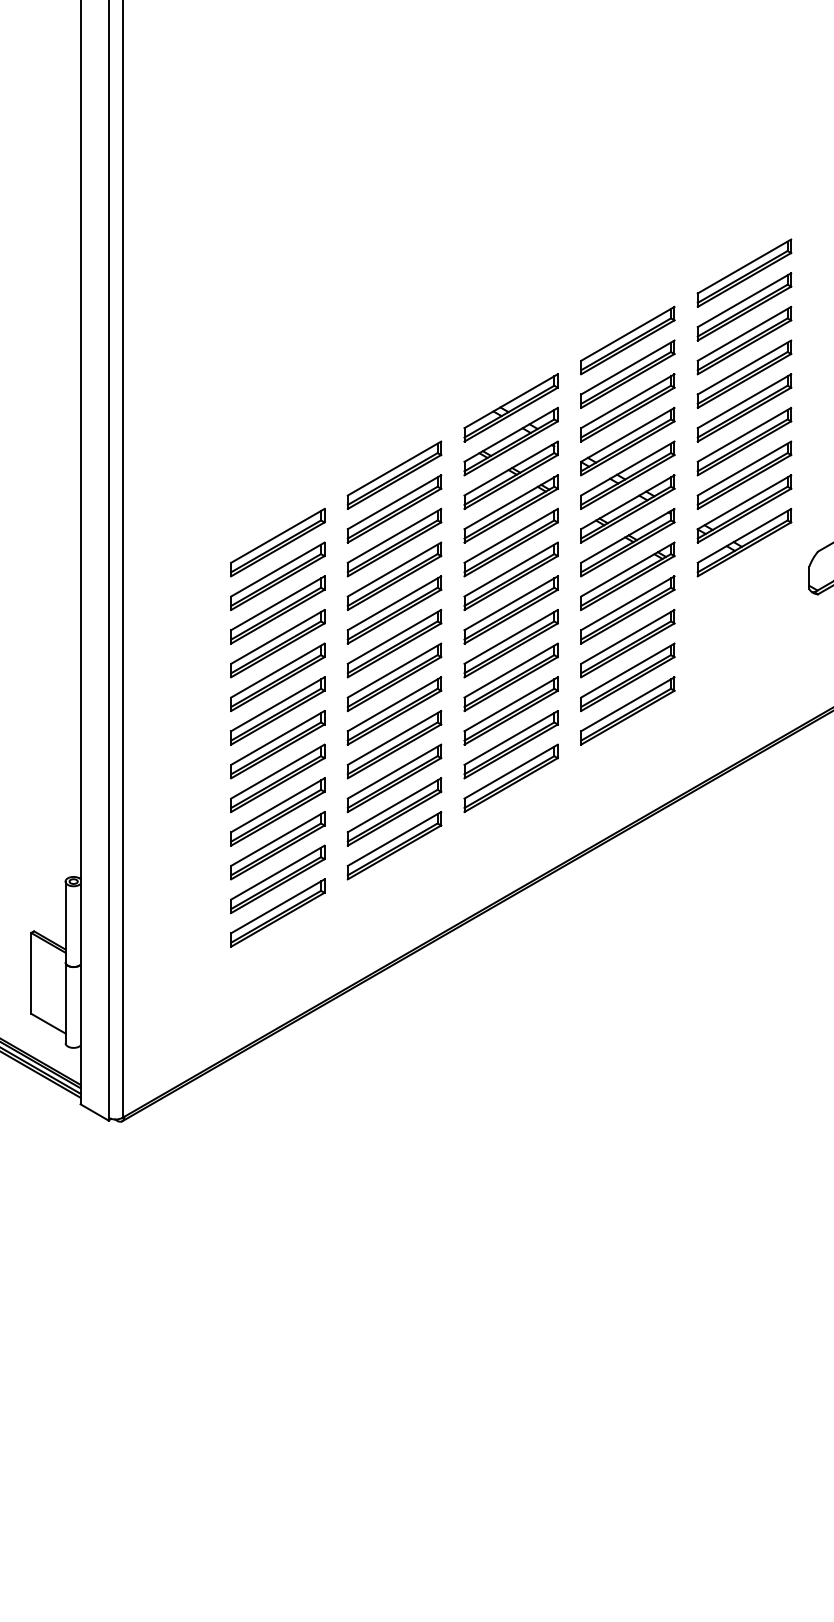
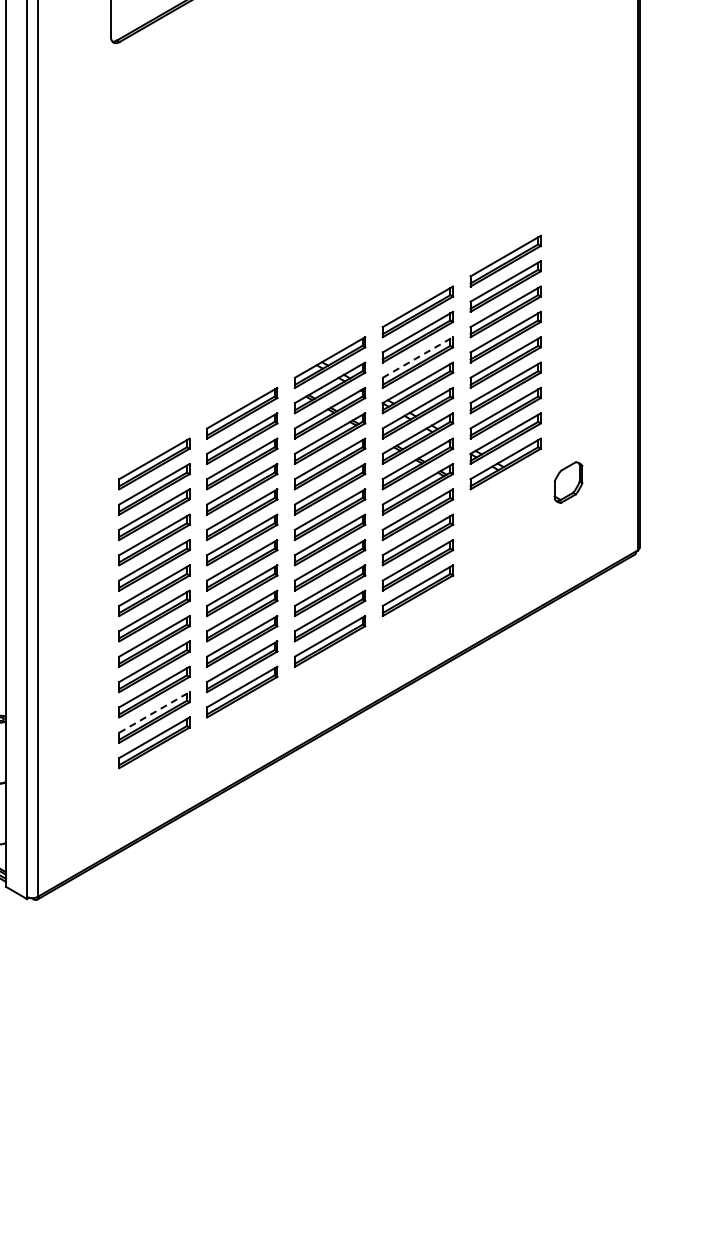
line: (627, 401) -> (417, 357), solid -> dashed
line: (277, 872) -> (154, 712), solid -> dashed

